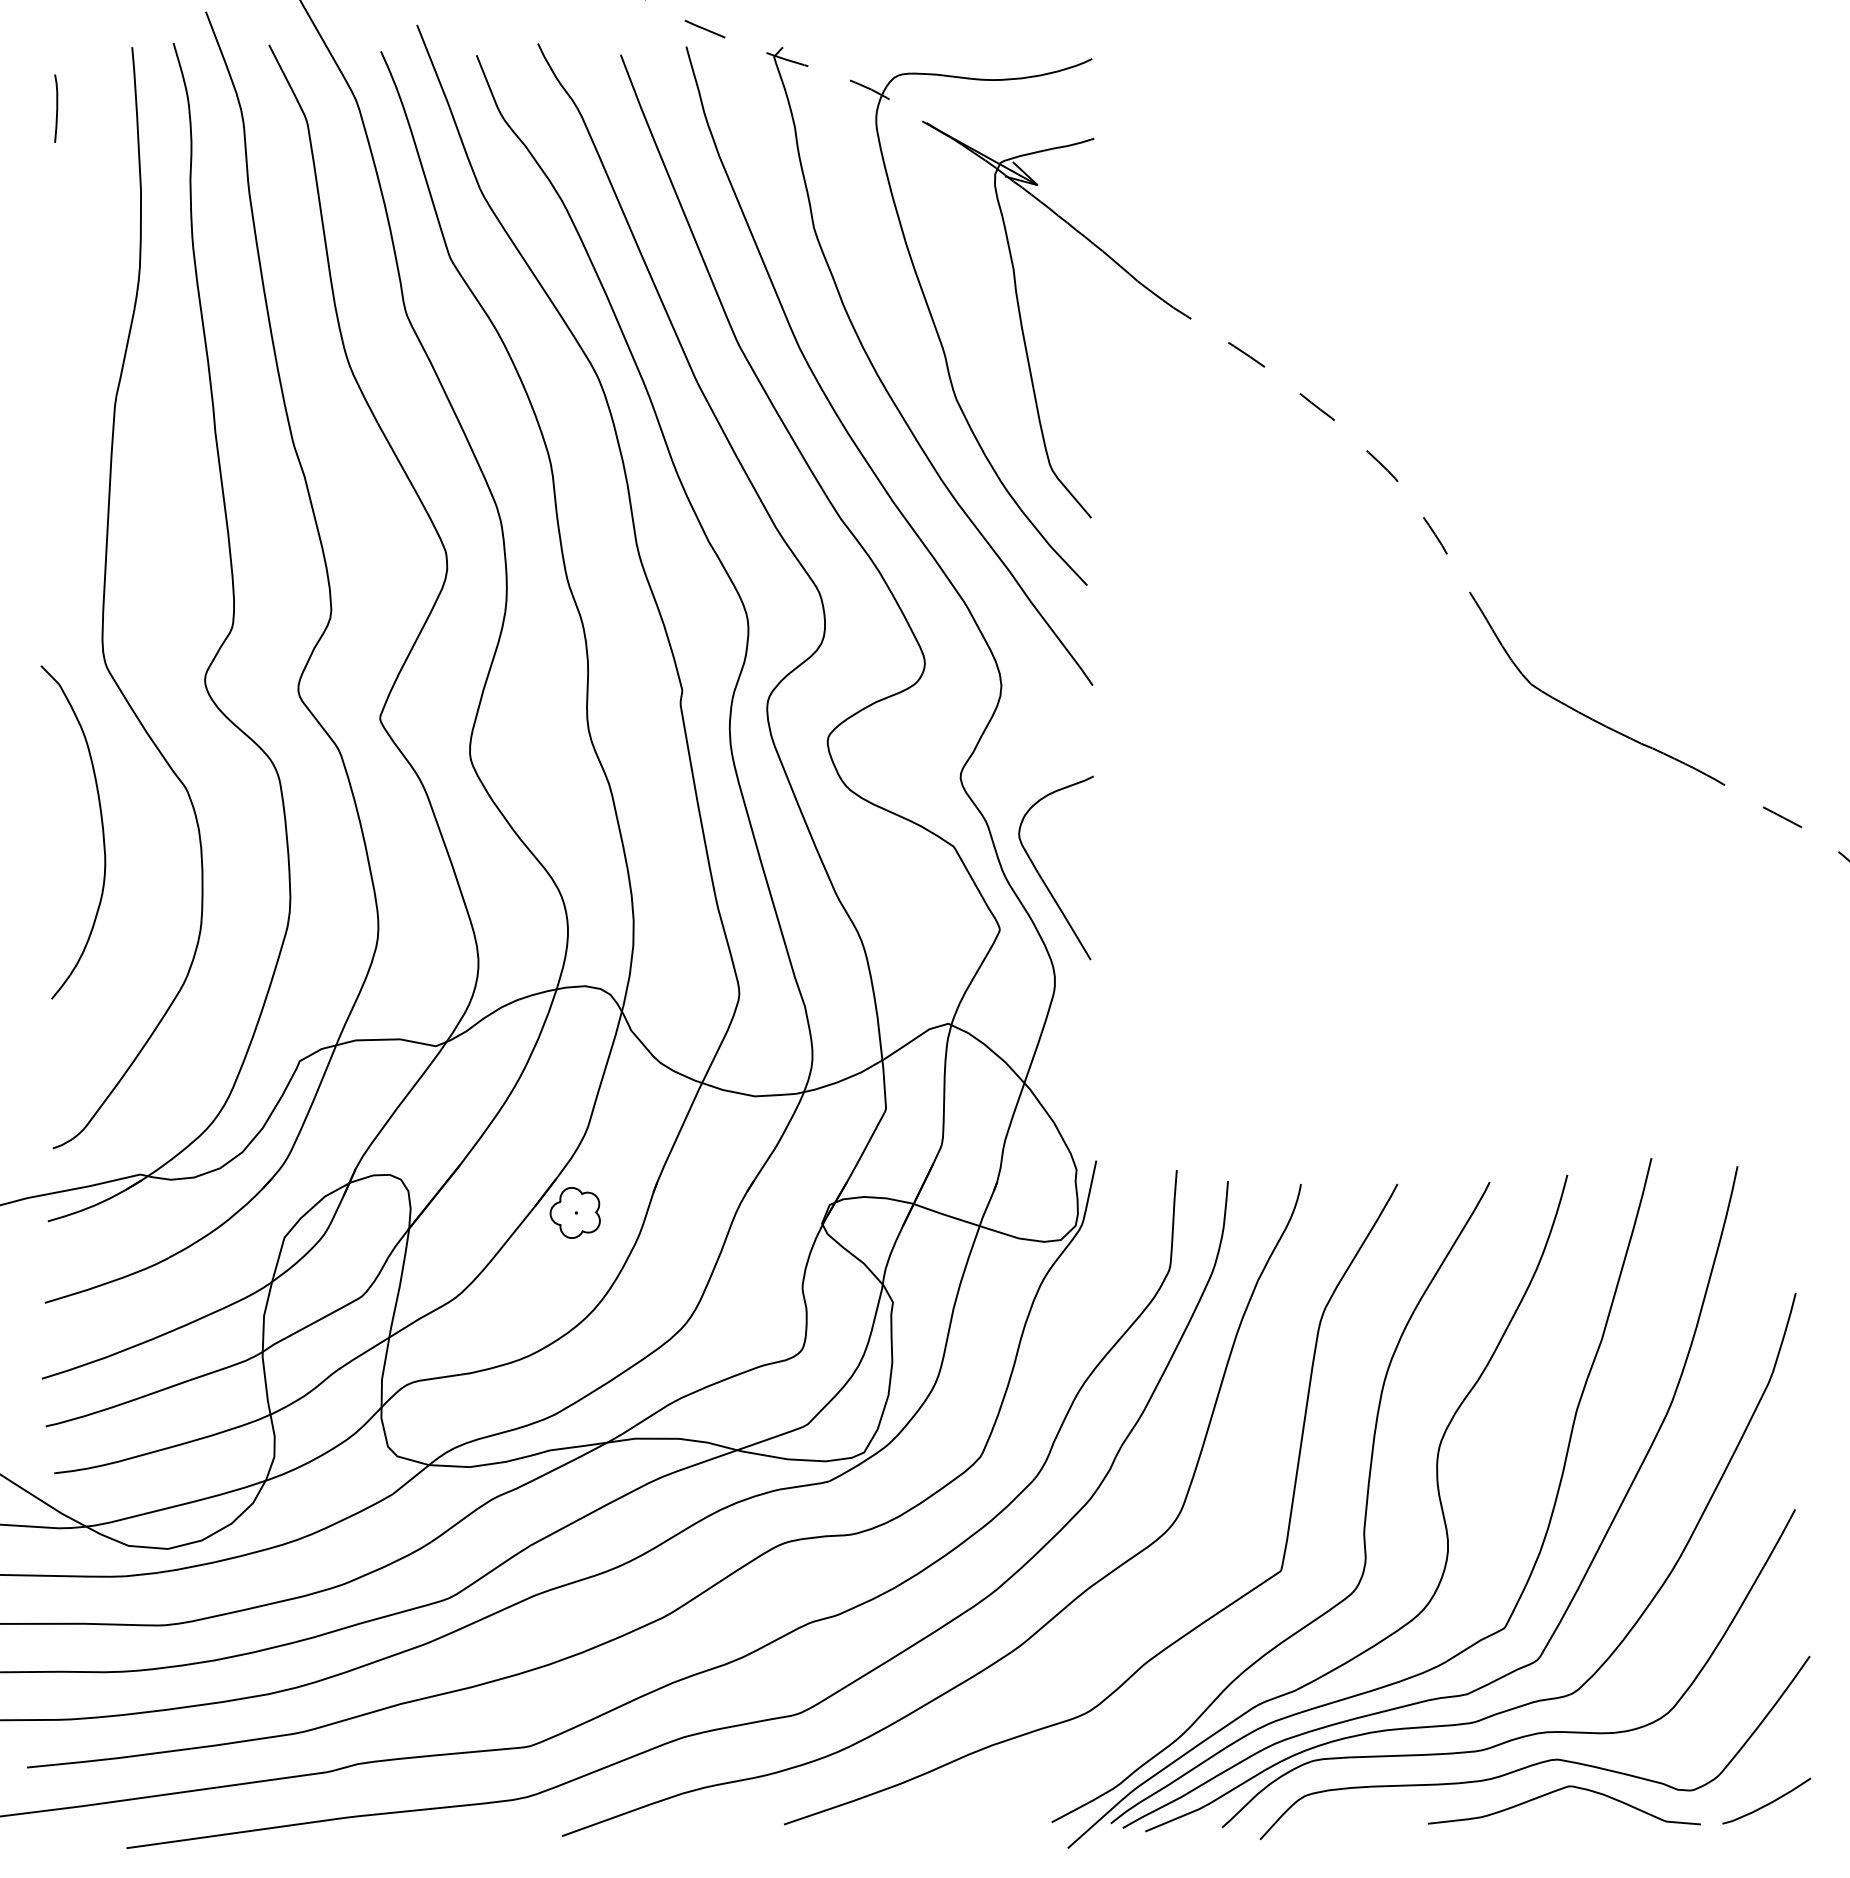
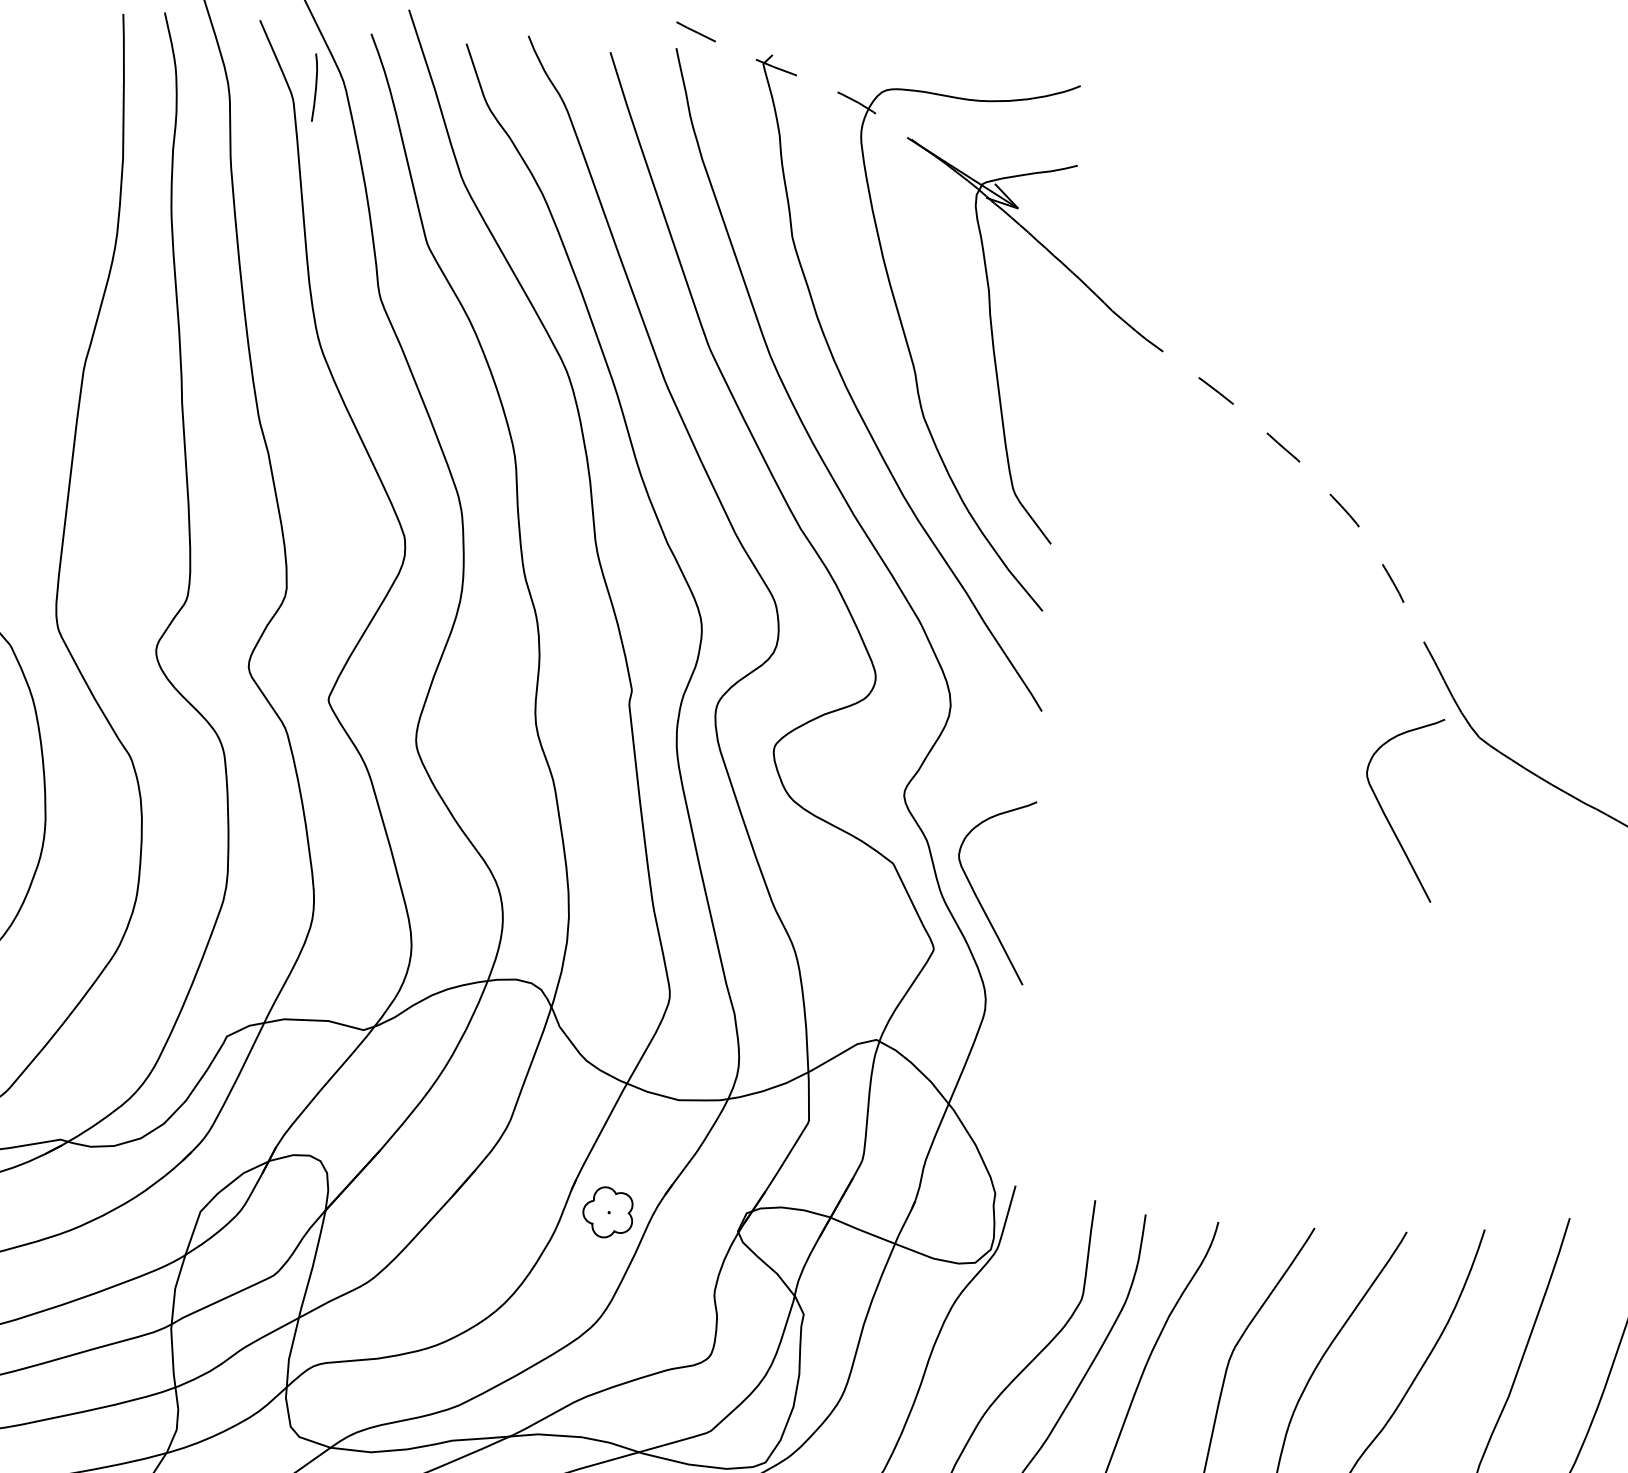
curve: (56, 108) -> (315, 87), moved
curve: (1442, 766) -> (1385, 814), added
part: (574, 1212) -> (607, 1212), moved

